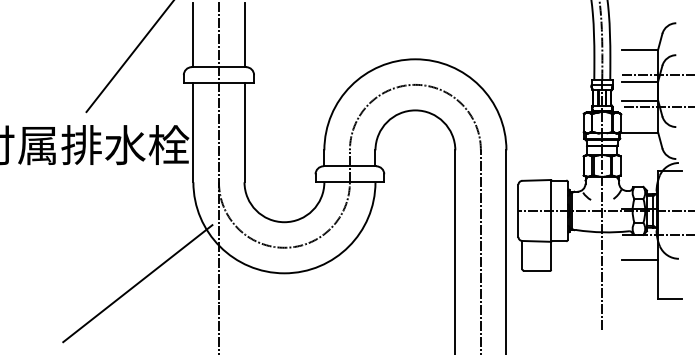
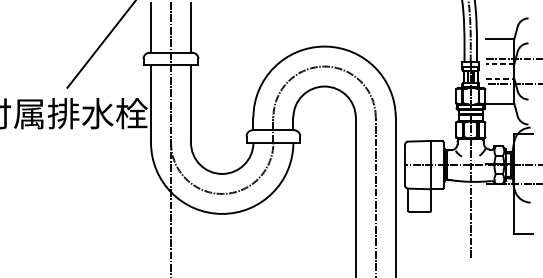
line: (639, 81) -> (499, 63), solid -> dashed
line: (640, 100) -> (500, 78), solid -> dashed
line: (639, 260) -> (499, 203), removed
line: (137, 283) -> (107, 221), removed

